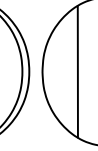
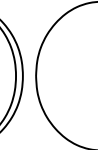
line: (77, 71) -> (71, 75), removed

